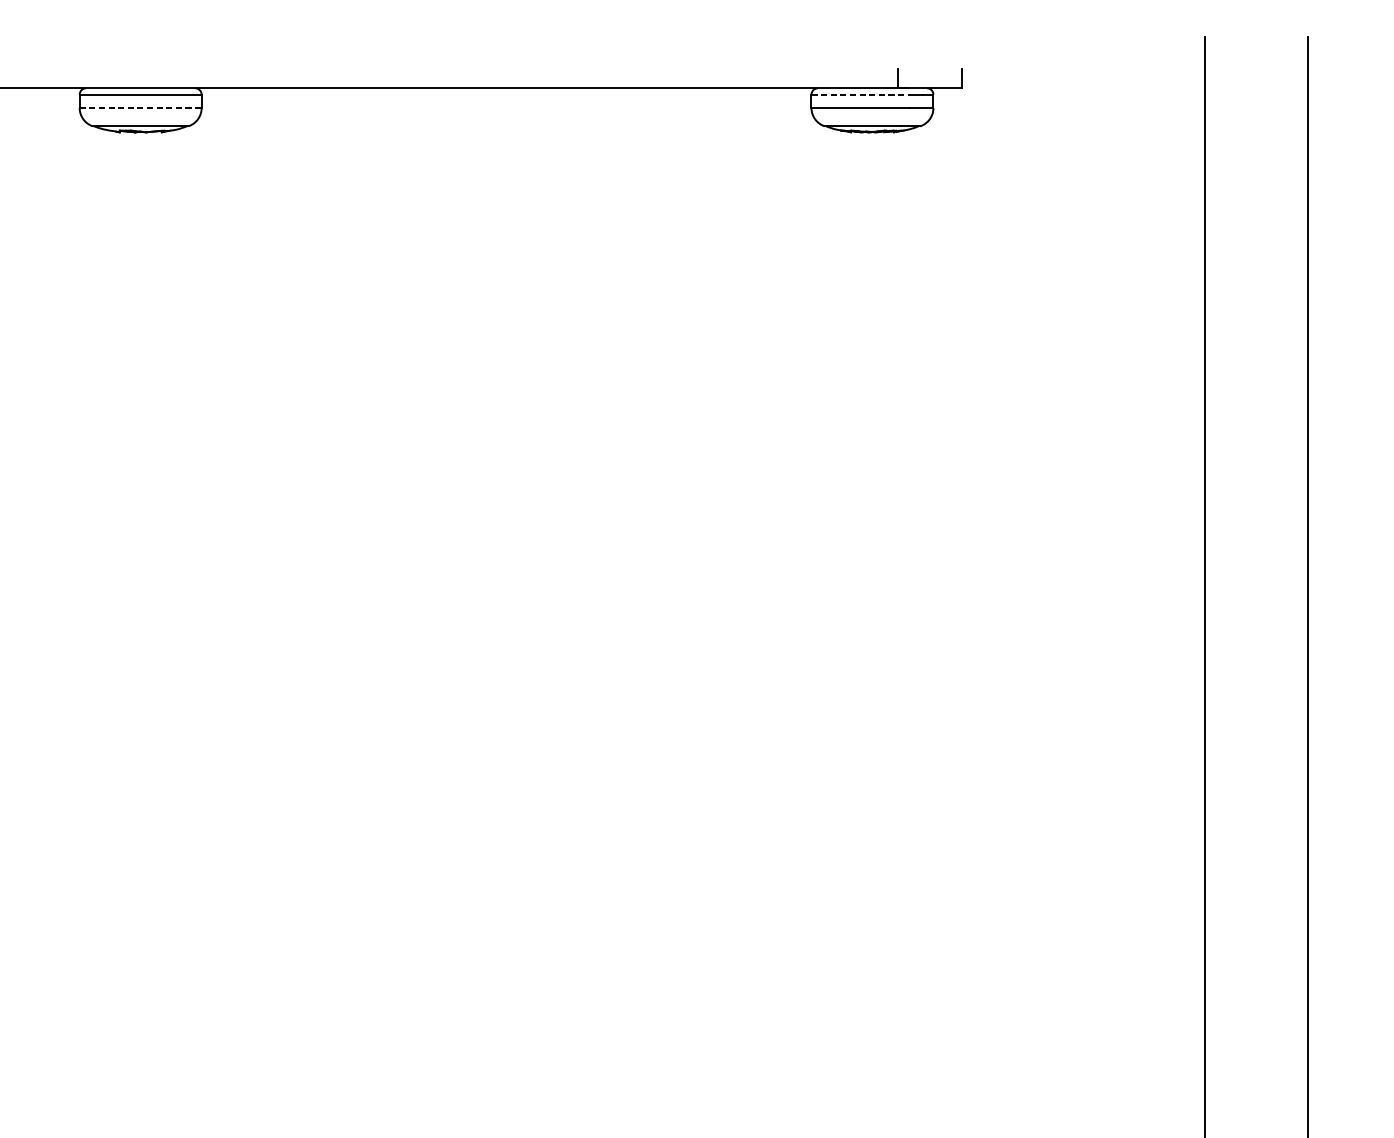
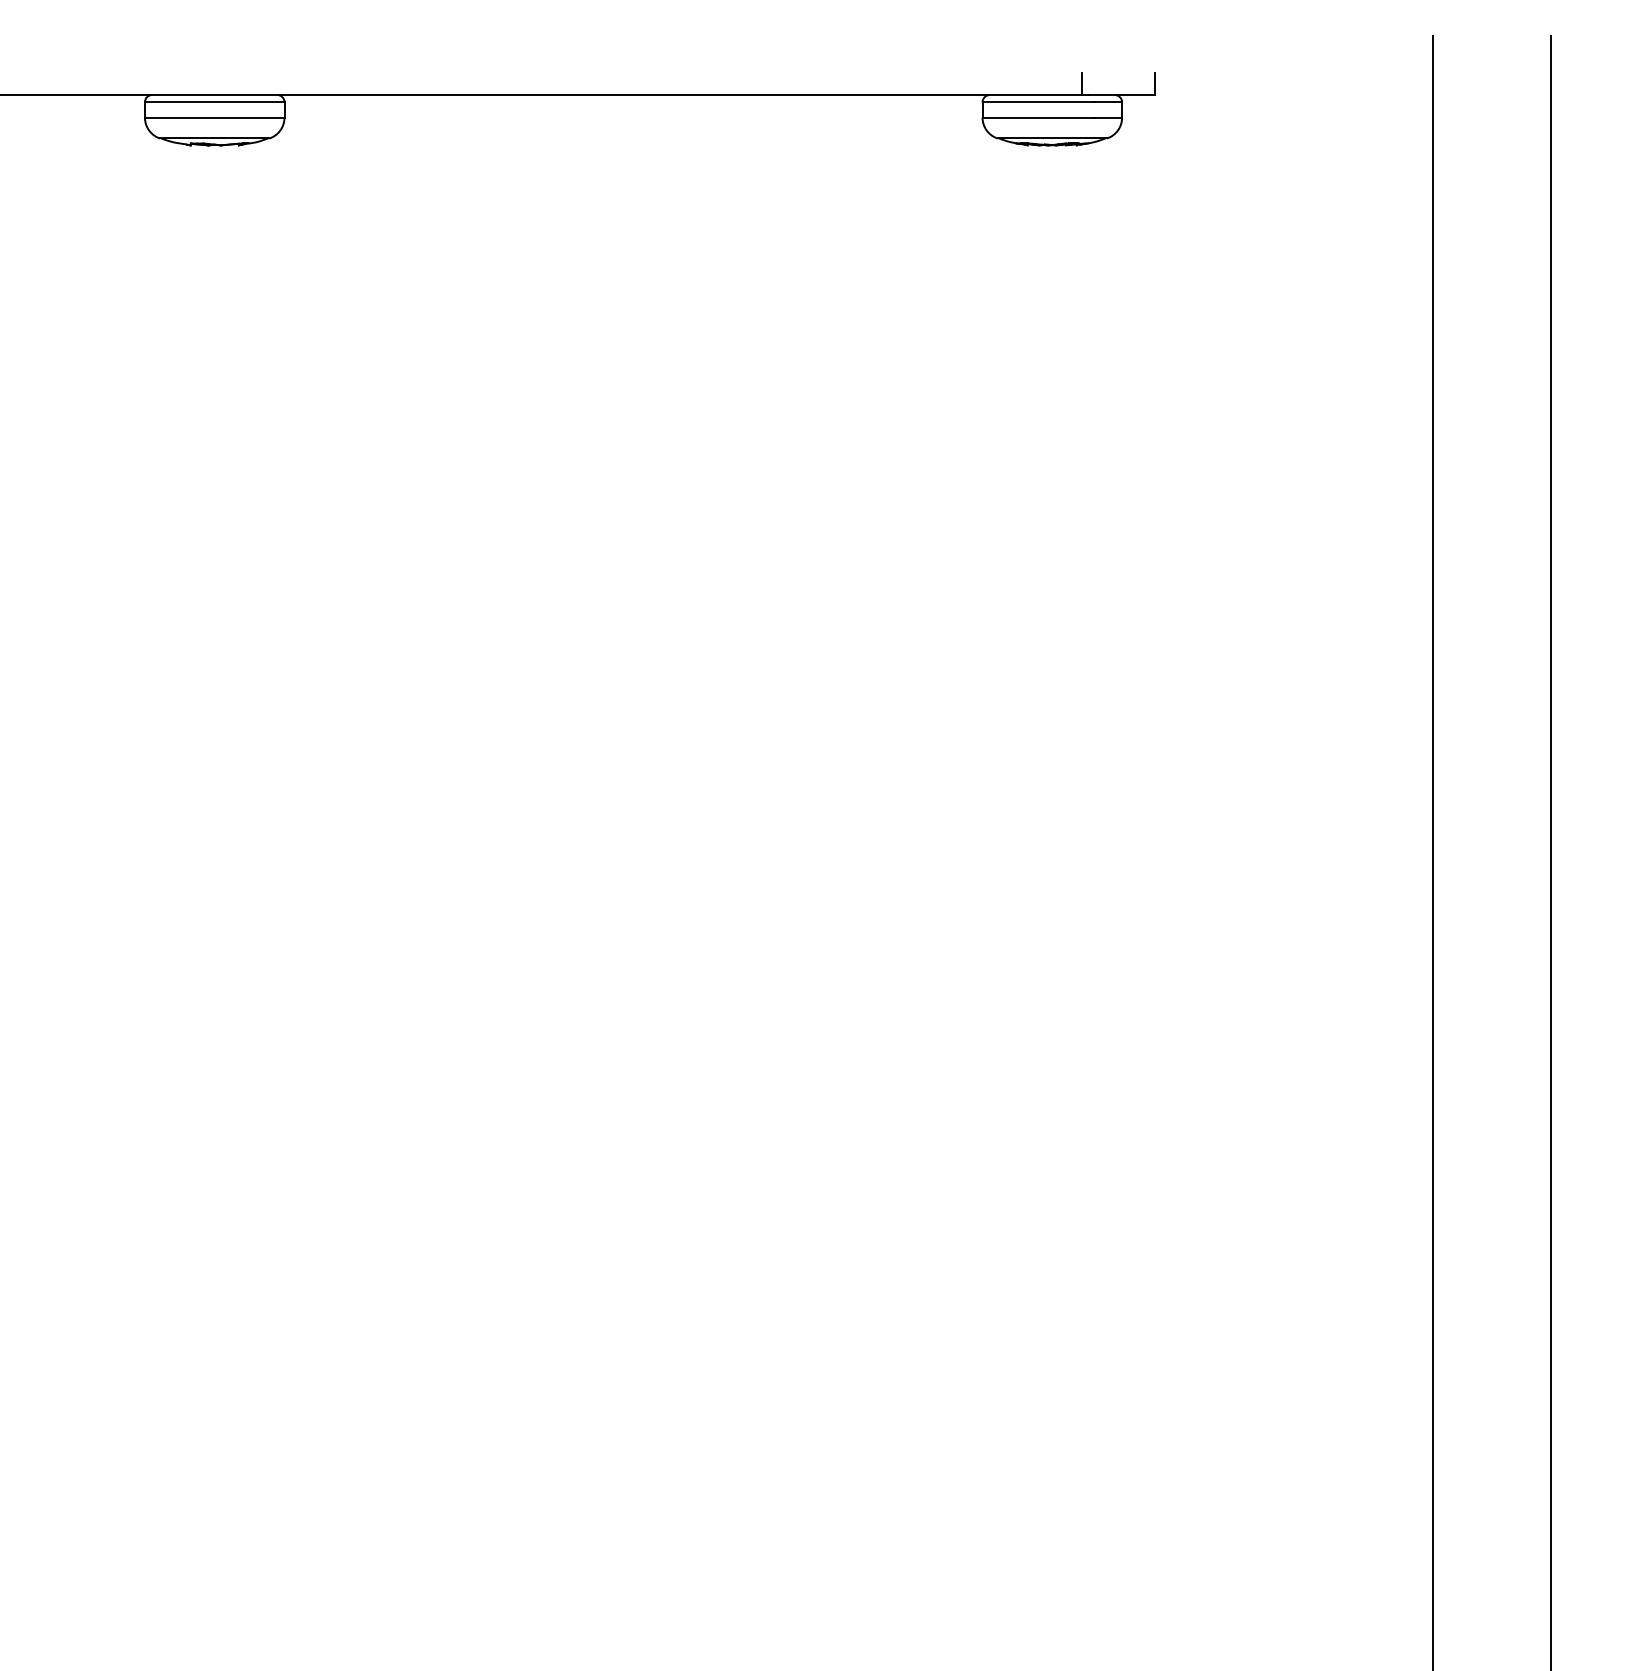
line: (861, 94) -> (1039, 102), dashed -> solid
line: (140, 107) -> (214, 117), dashed -> solid

